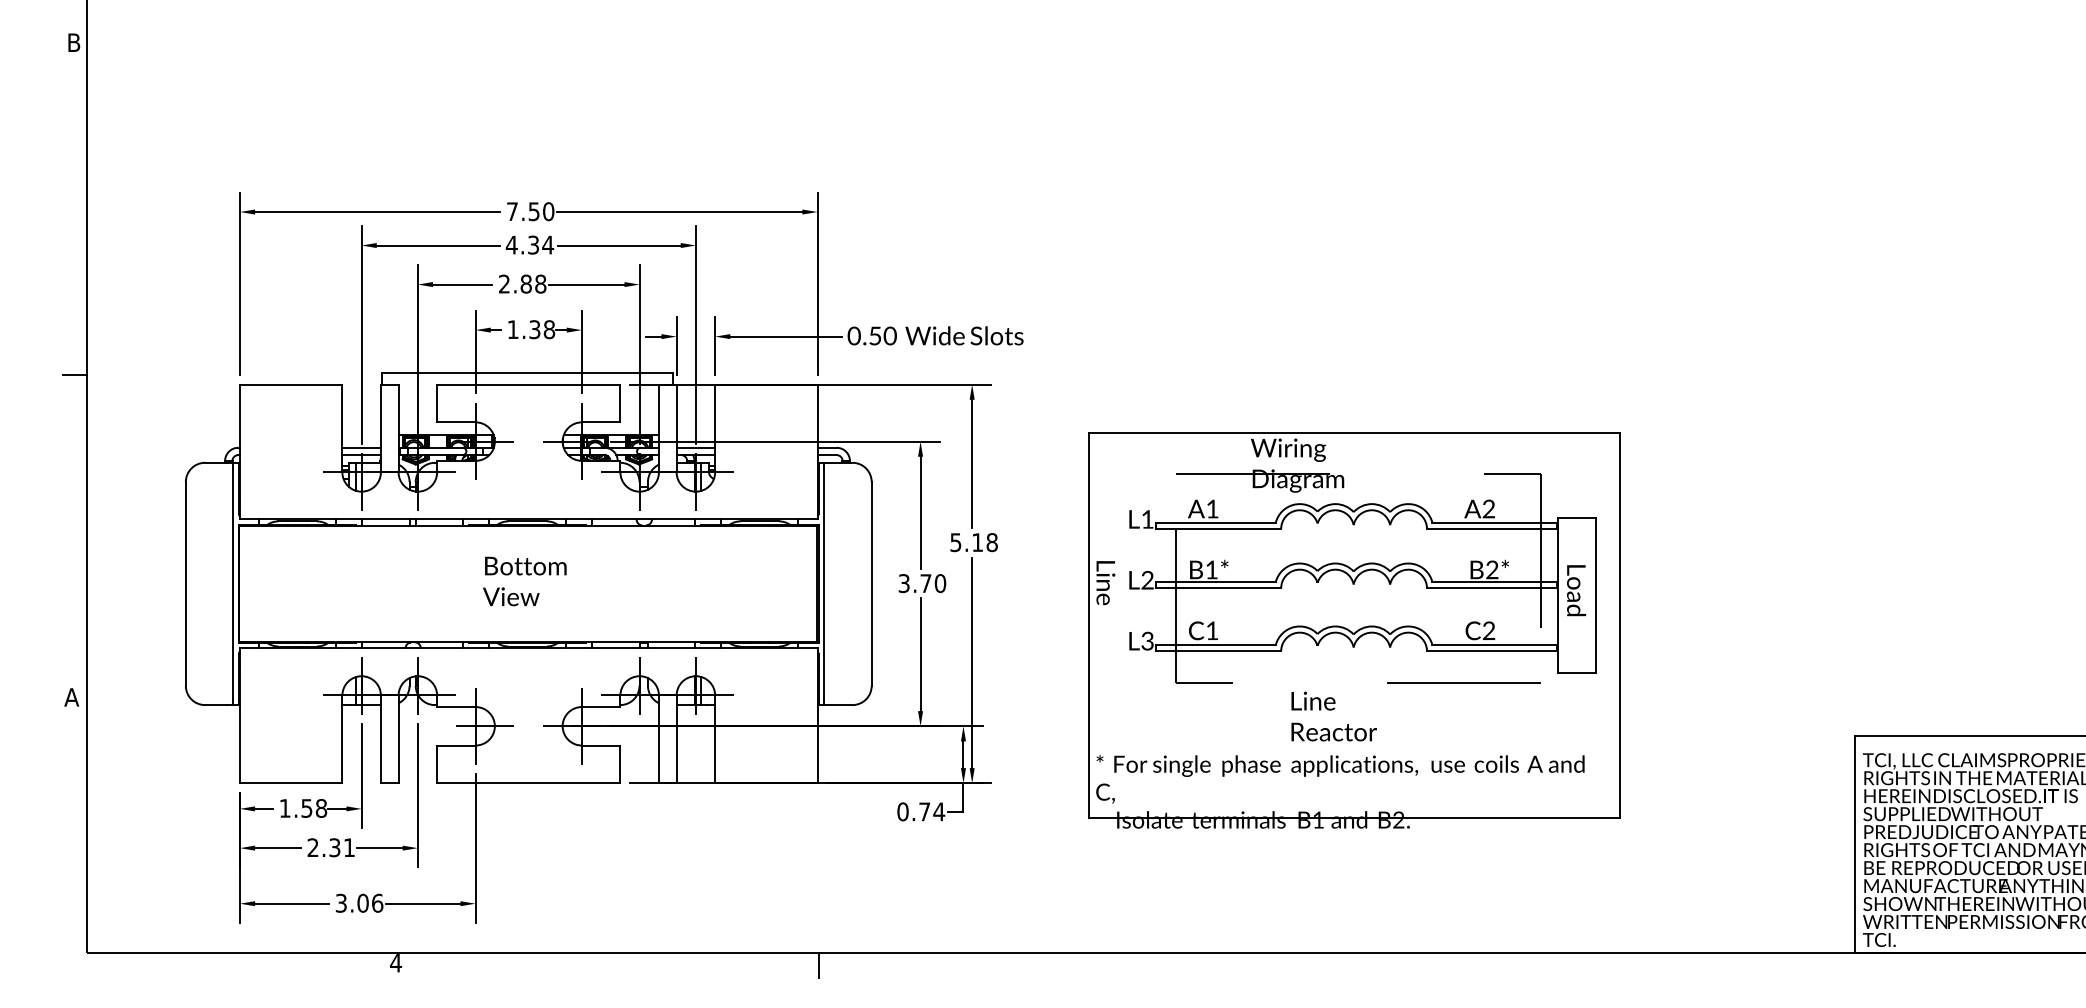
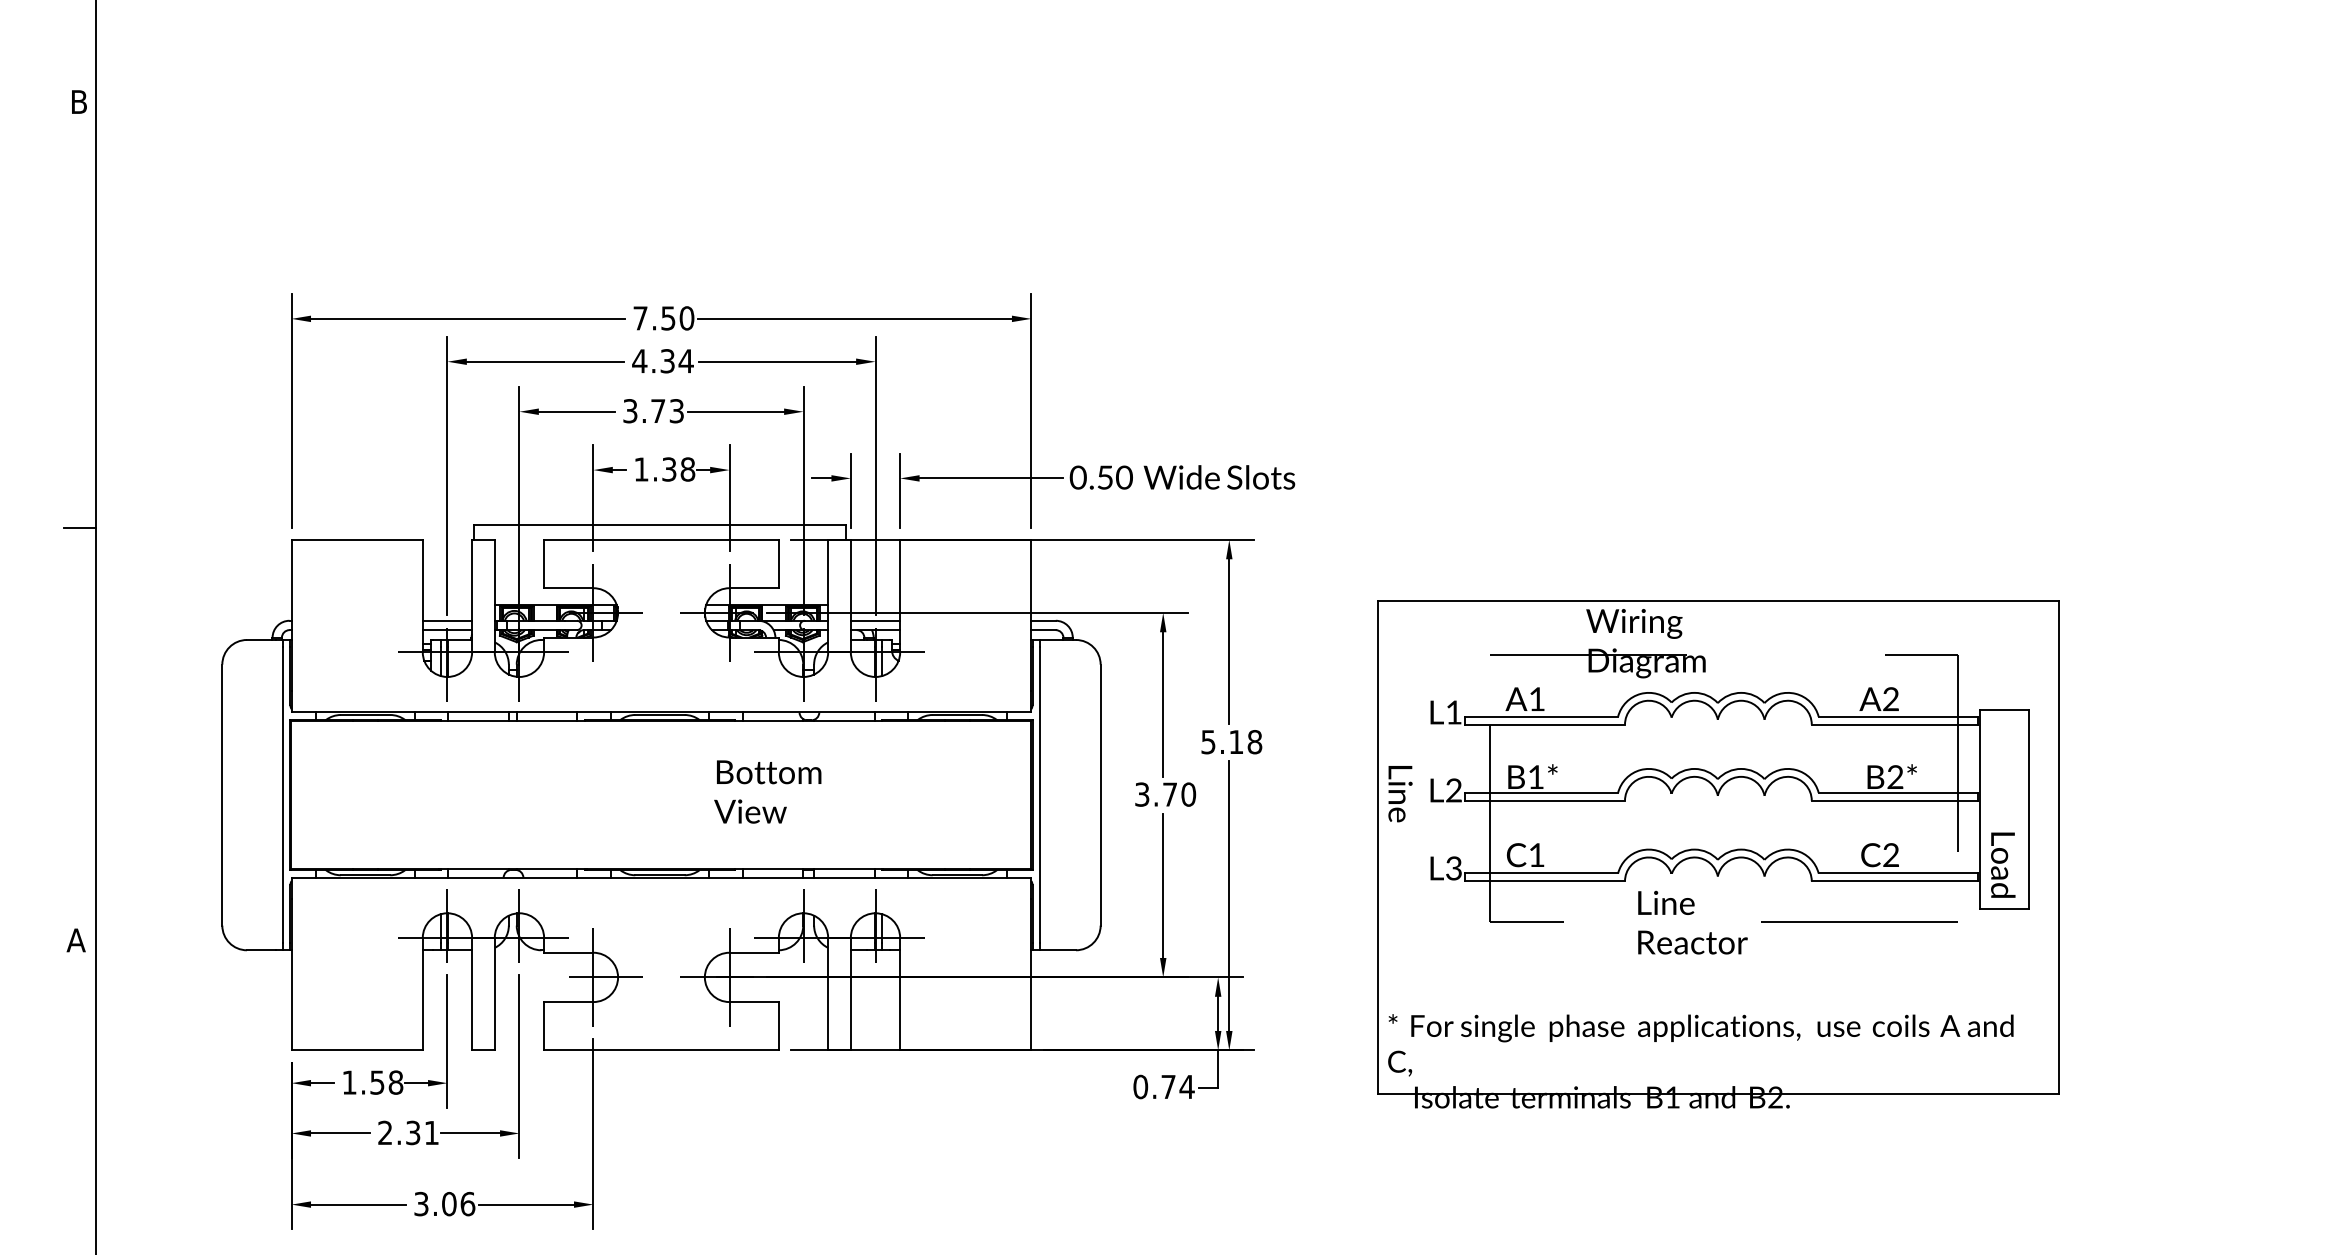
text: (522, 283) -> (653, 410), 2.88 -> 3.73
text: (524, 581) -> (767, 791), moved
text: (1576, 590) -> (2003, 864), moved
text: (1333, 716) -> (1692, 922), moved

